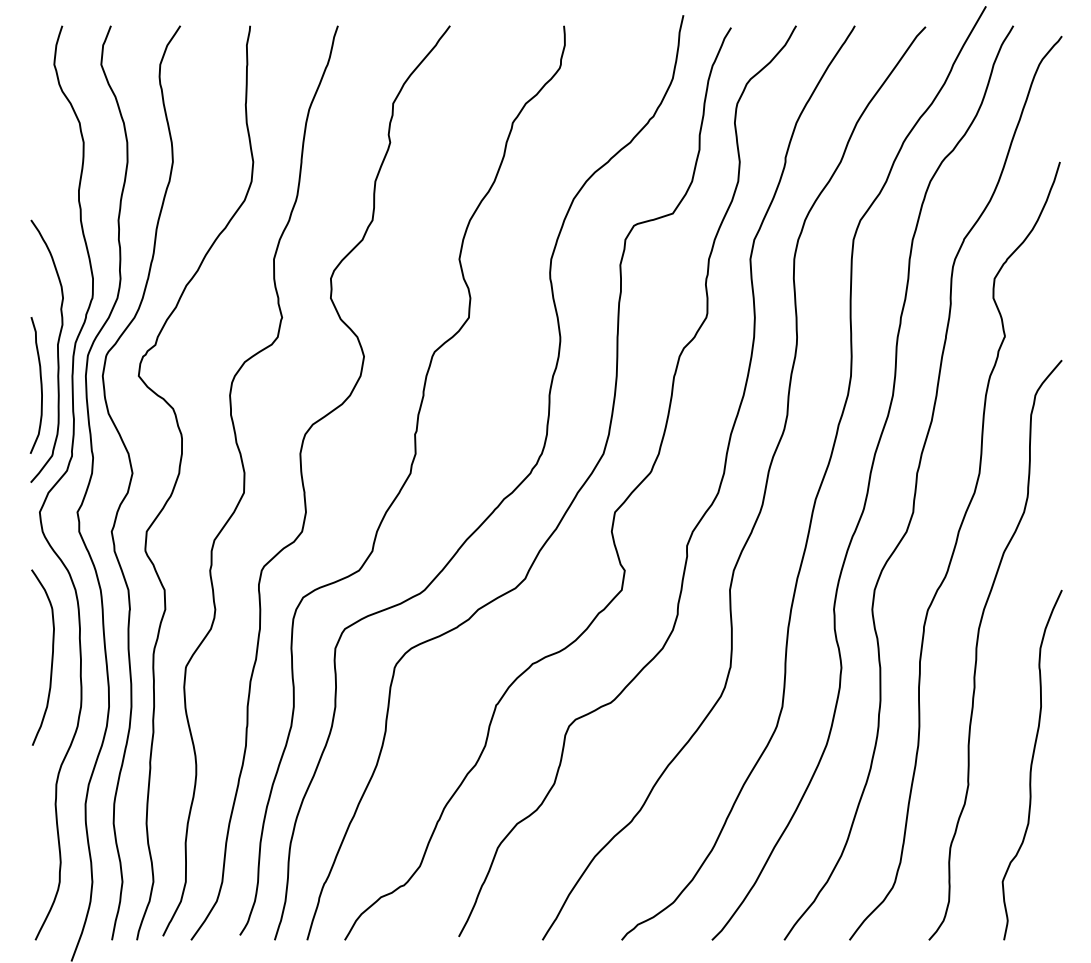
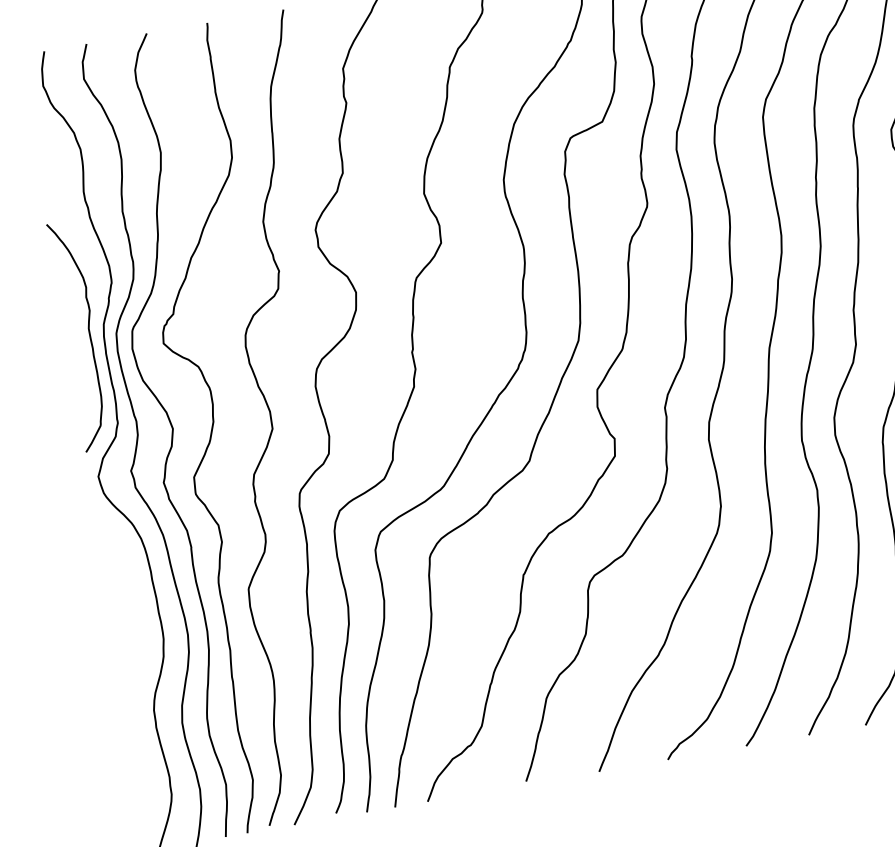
curve: (40, 385) -> (79, 366), removed
curve: (51, 657) -> (130, 600), removed

